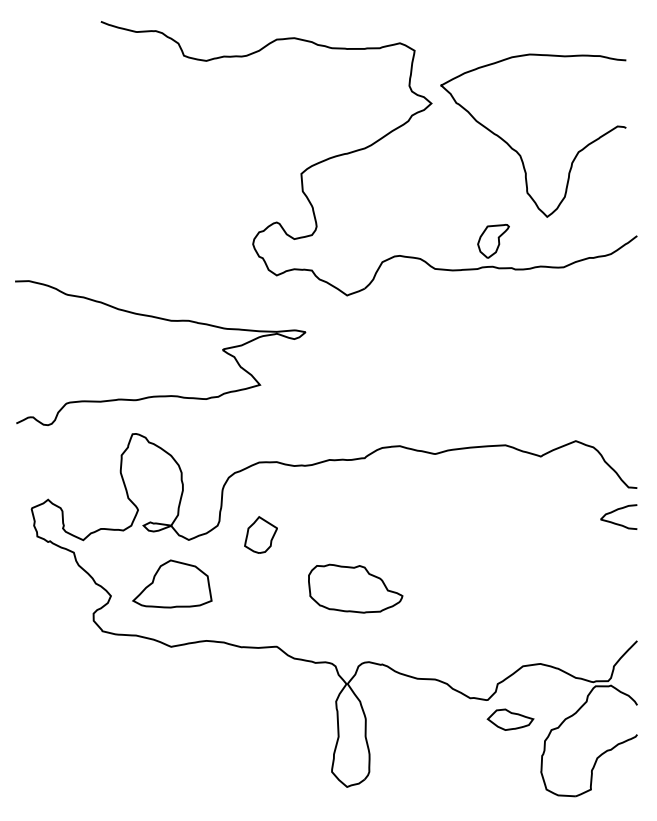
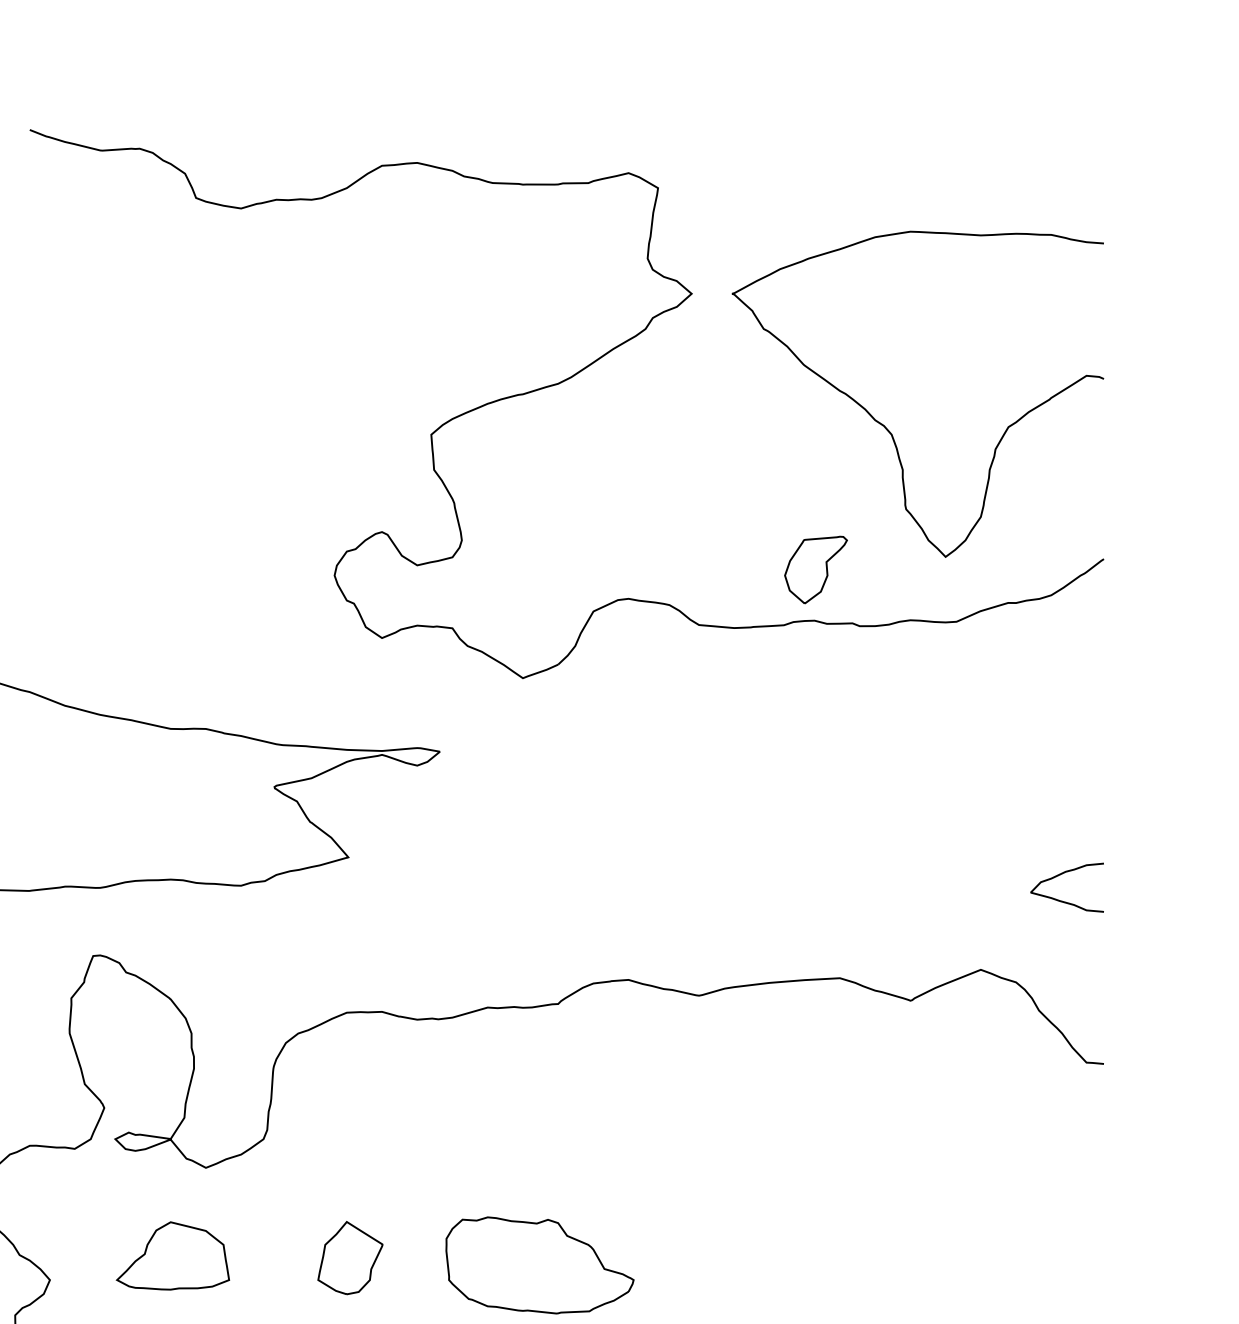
curve: (517, 151) -> (886, 425), moved
curve: (615, 511) -> (1060, 876), moved
part: (260, 534) -> (349, 1256), moved
part: (172, 583) -> (173, 1254), size x0.71

